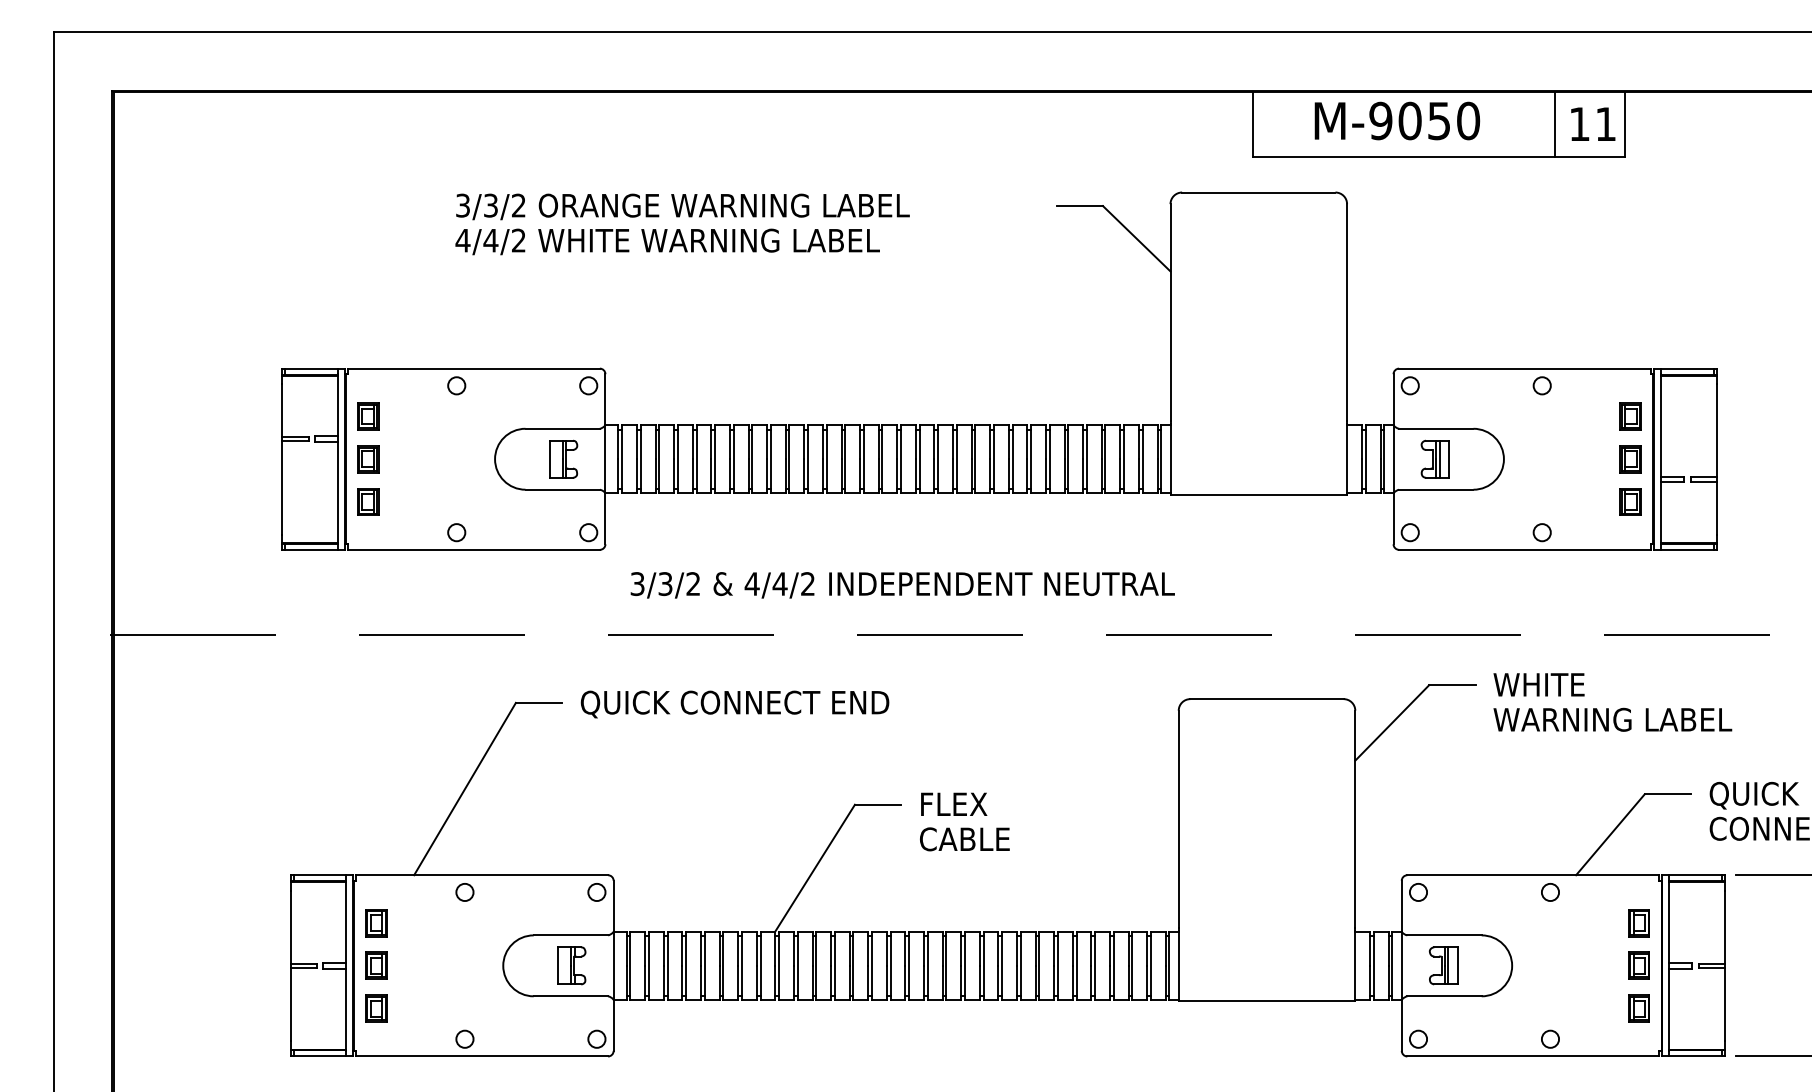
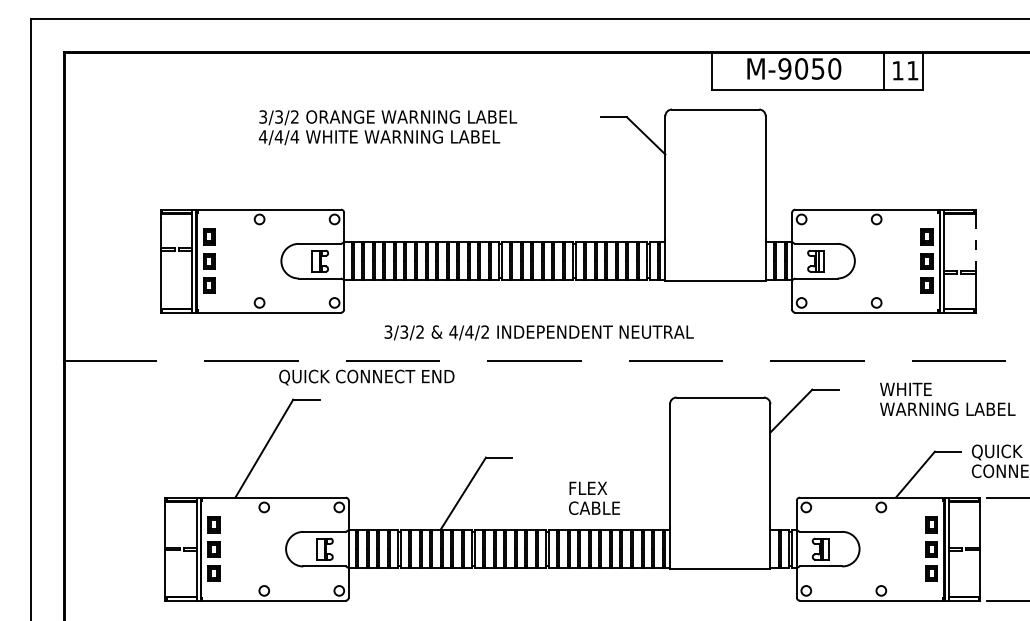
text: (518, 239) -> (294, 136), 4/4/2 -> 4/4/4
line: (1716, 429) -> (975, 244), solid -> dashed
text: (901, 584) -> (538, 332), moved
text: (1612, 702) -> (947, 399), moved
text: (734, 704) -> (366, 377), moved
text: (964, 820) -> (594, 497), moved

